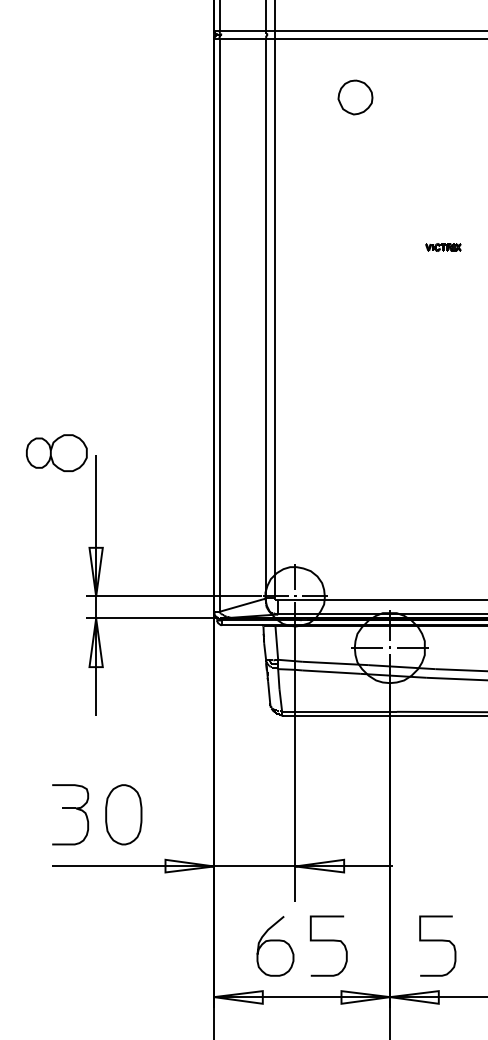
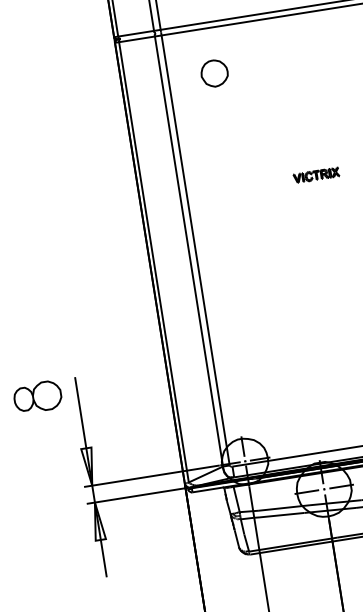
part: (355, 97) -> (214, 73), moved
part: (443, 247) -> (316, 175), size x1.67
part: (56, 452) -> (37, 396), moved

